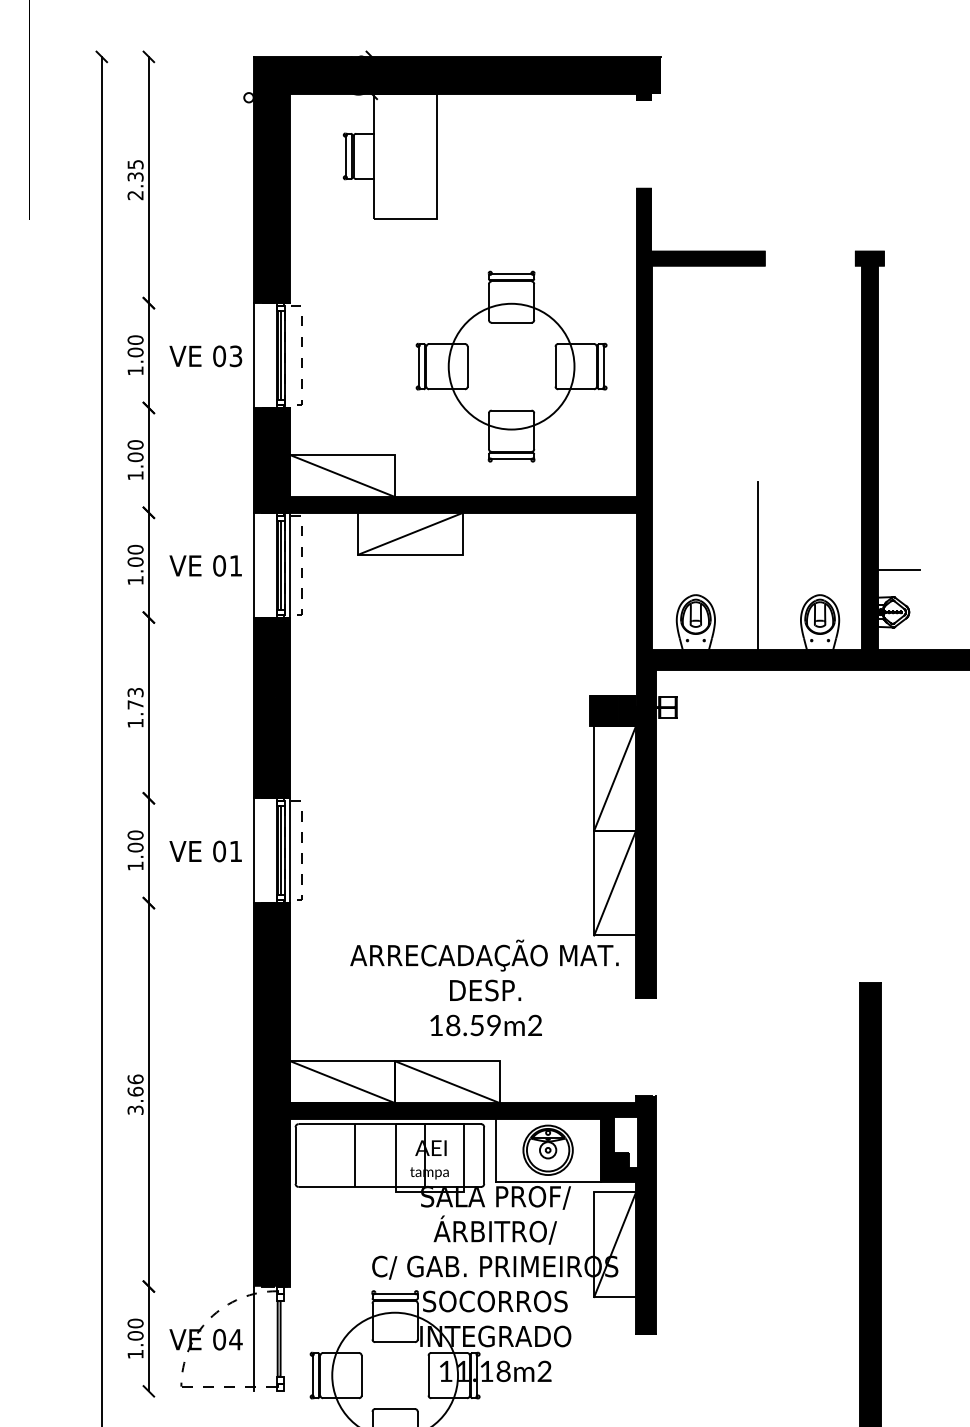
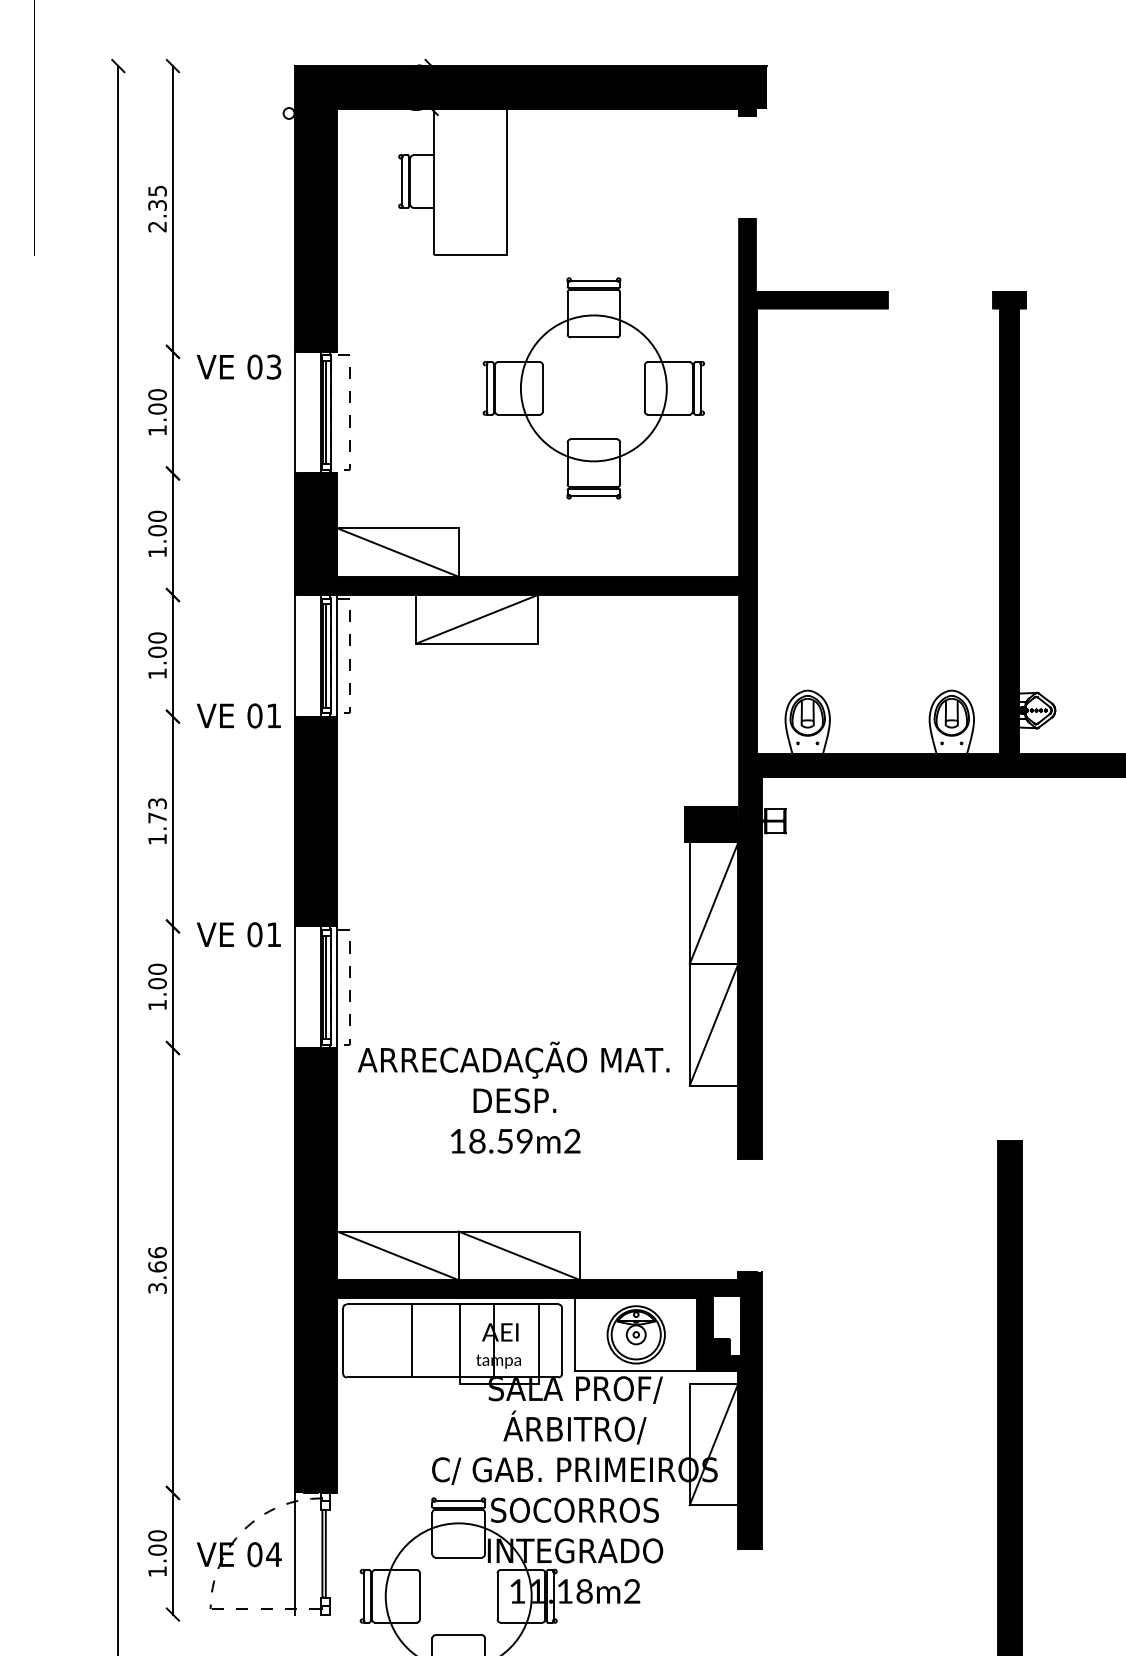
text: (205, 356) -> (238, 367), moved
part: (511, 366) -> (593, 388), moved
text: (205, 565) -> (238, 715), moved
line: (757, 566) -> (879, 657), removed
line: (898, 570) -> (1042, 662), removed
text: (205, 851) -> (238, 934), moved
text: (484, 987) -> (513, 1097), moved

